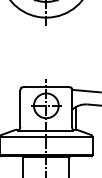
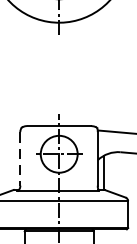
line: (20, 108) -> (20, 158), solid -> dashed

